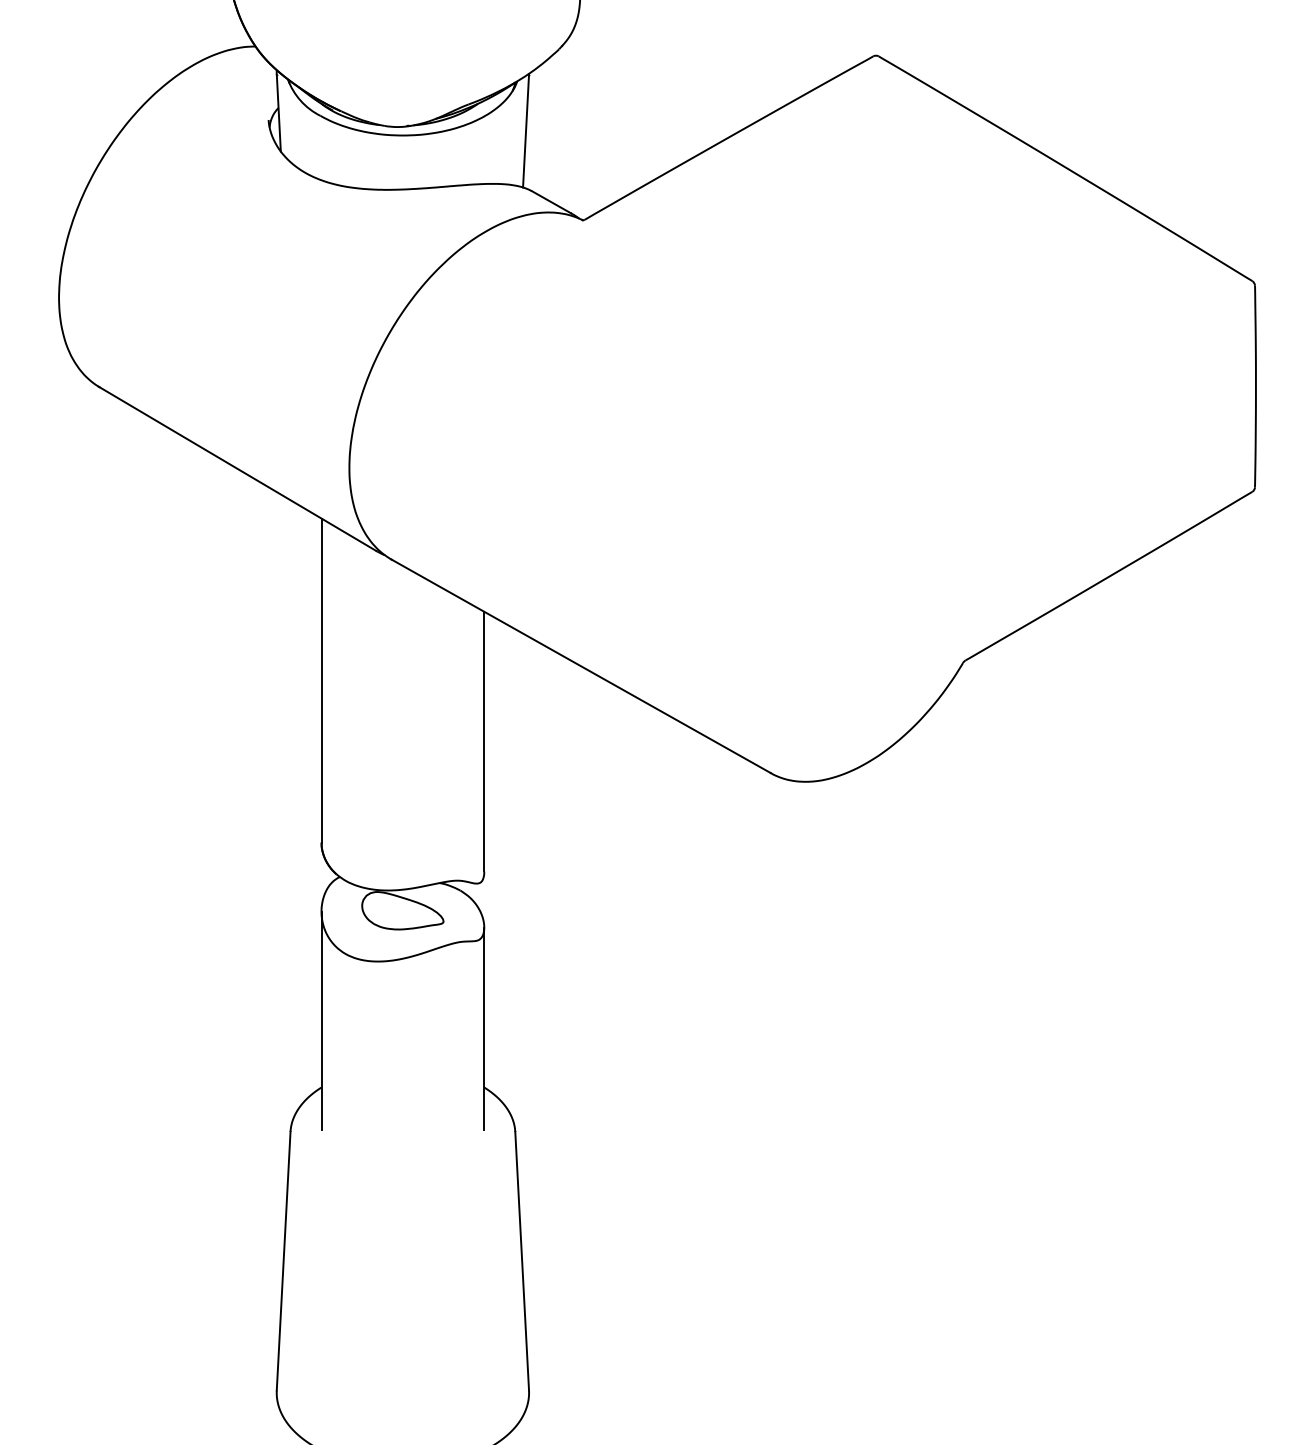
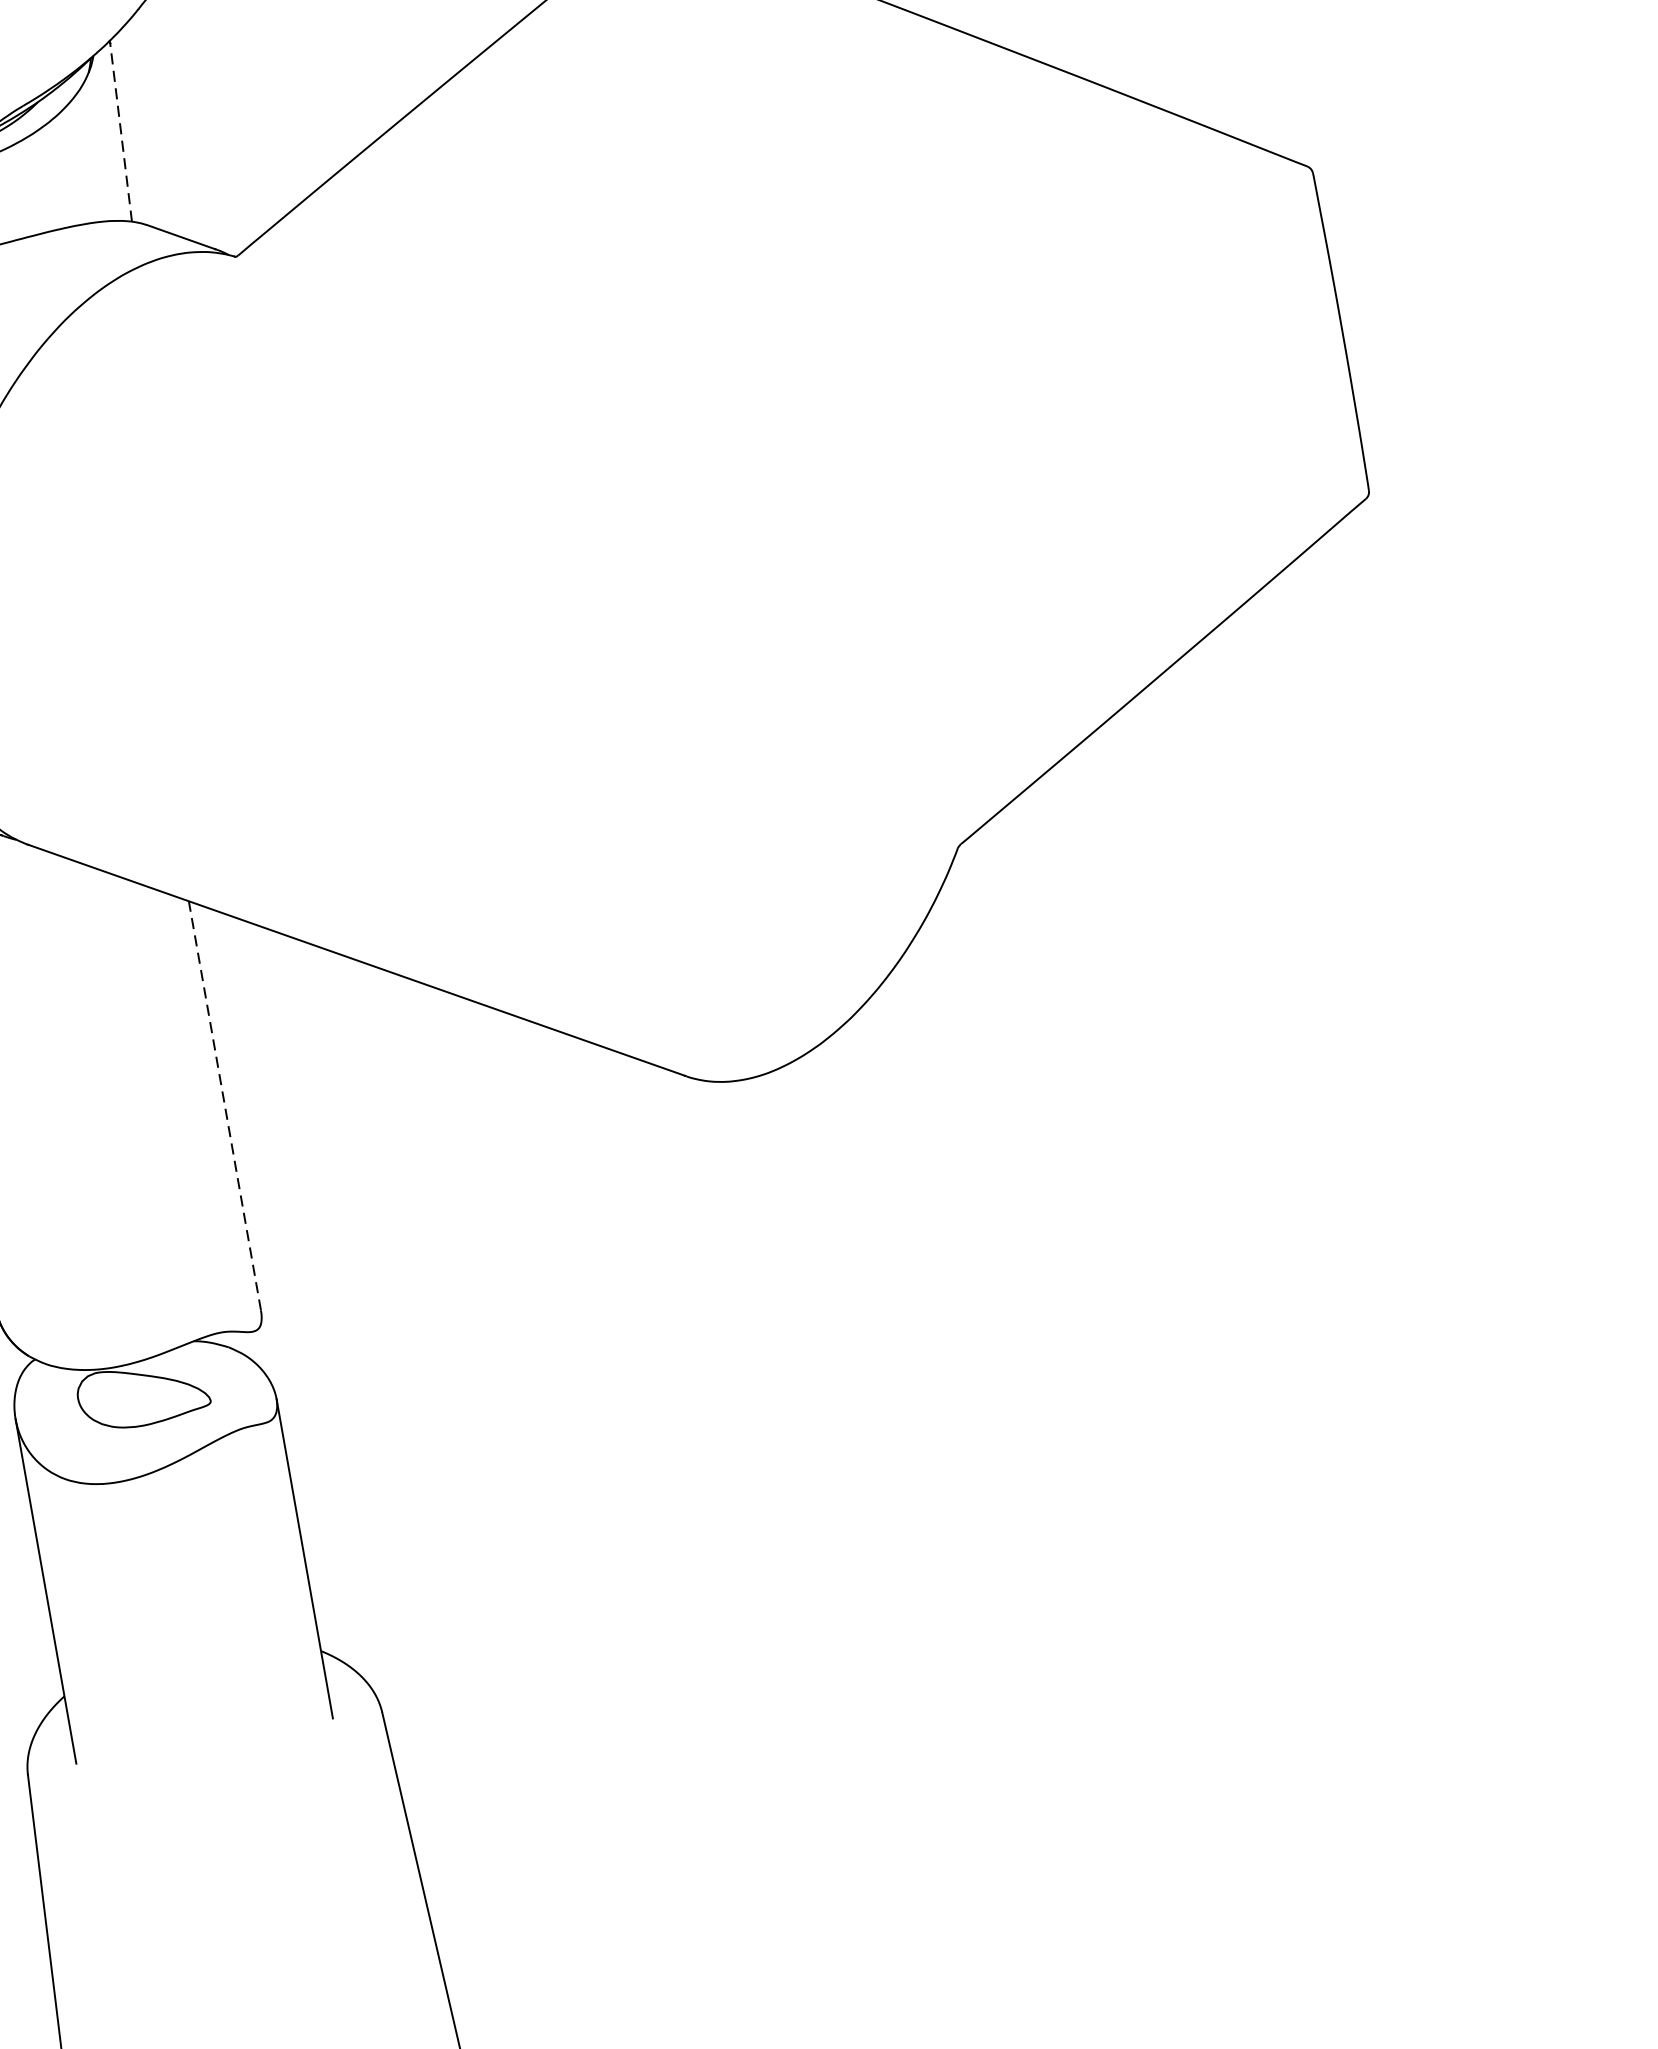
line: (526, 130) -> (121, 130), solid -> dashed
line: (484, 741) -> (225, 1105), solid -> dashed

